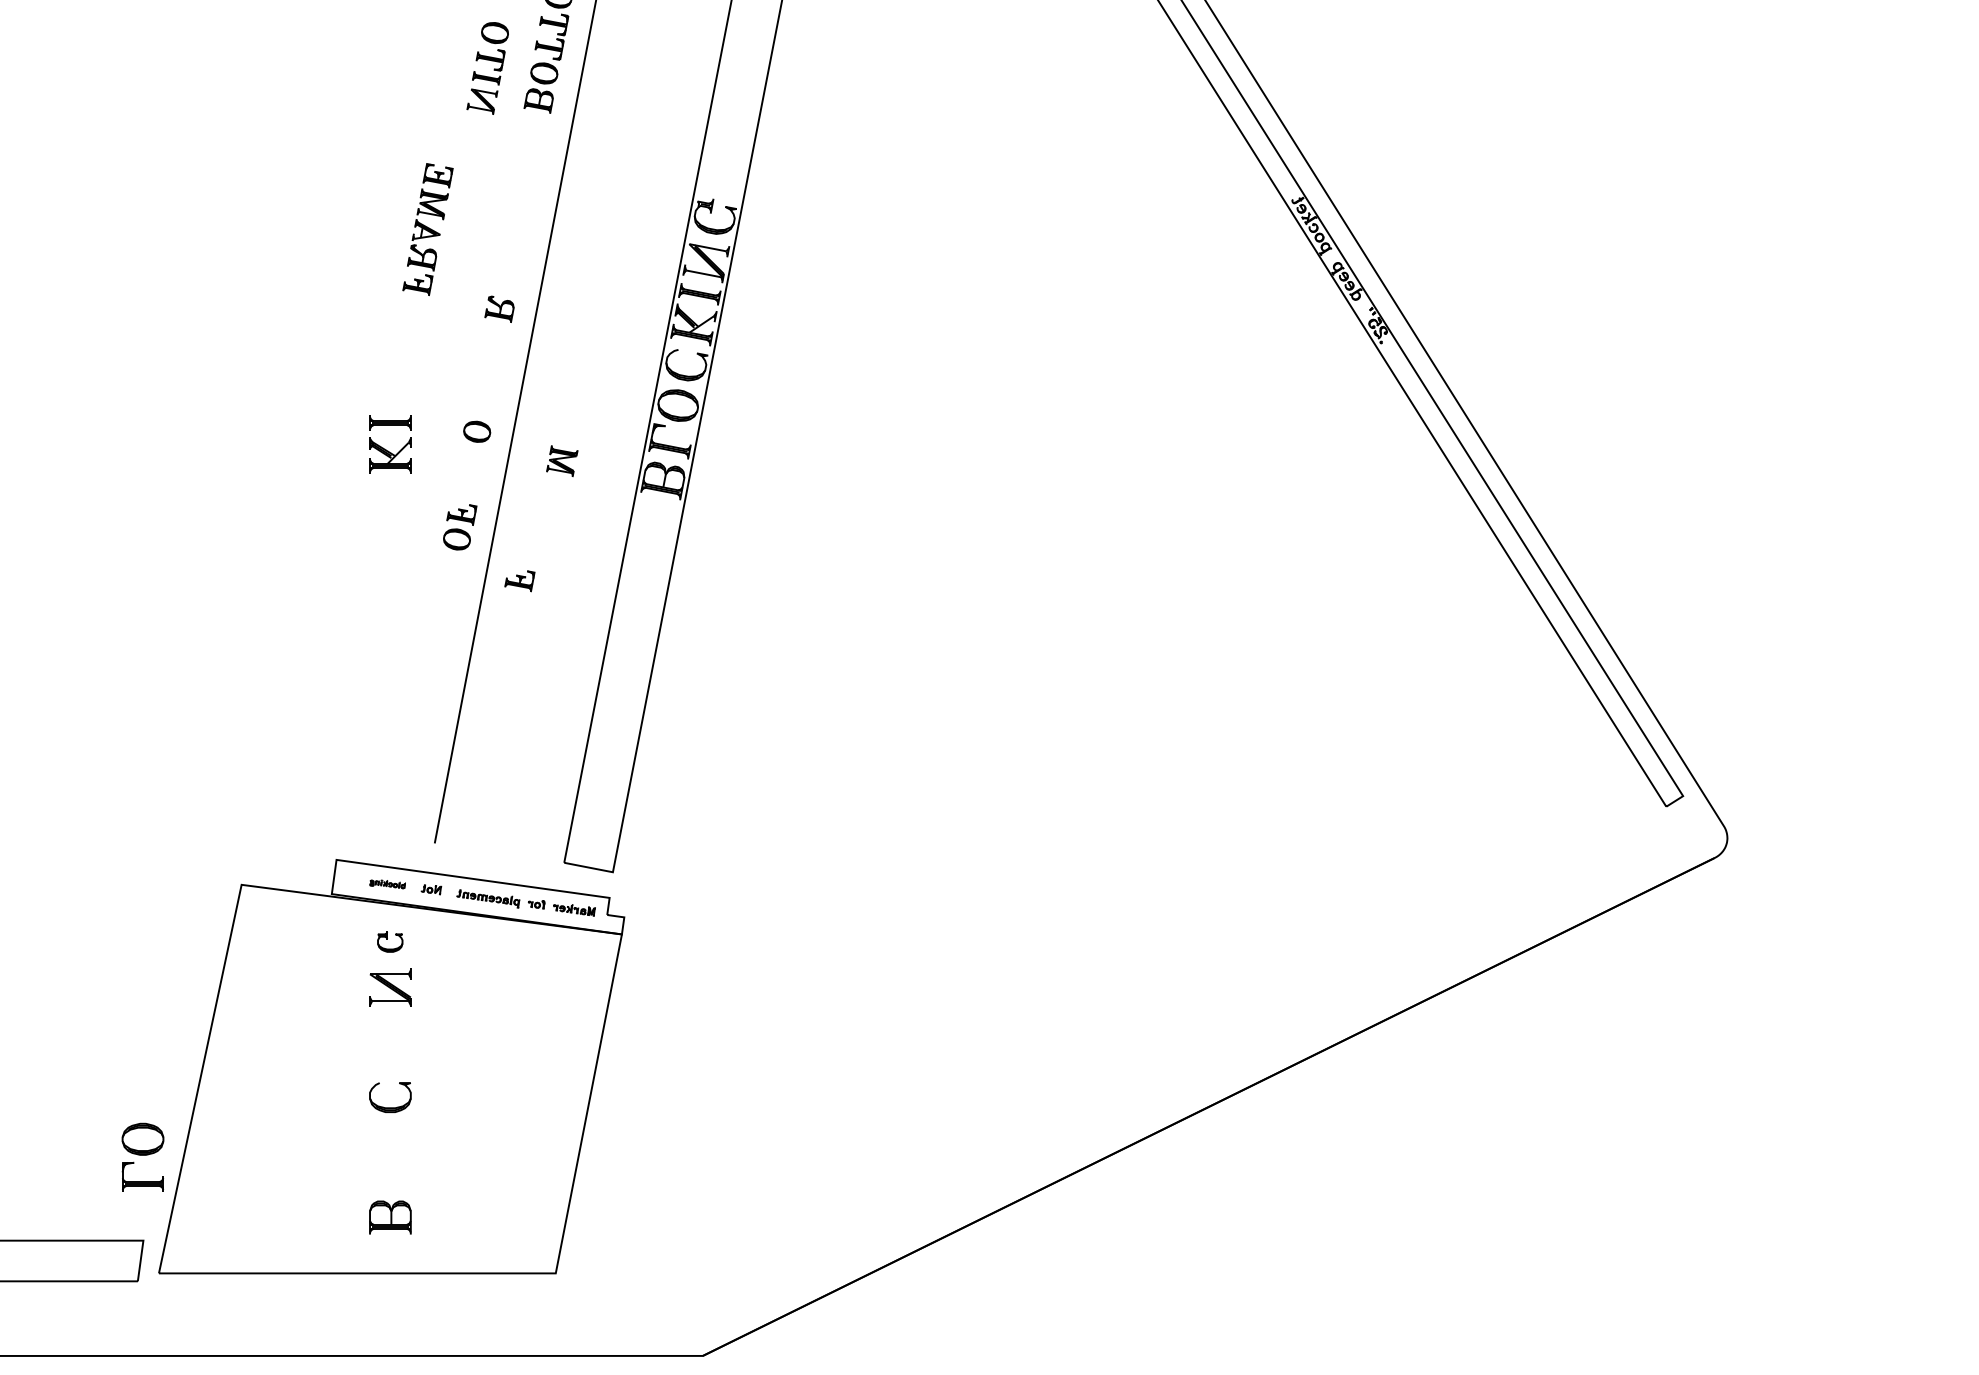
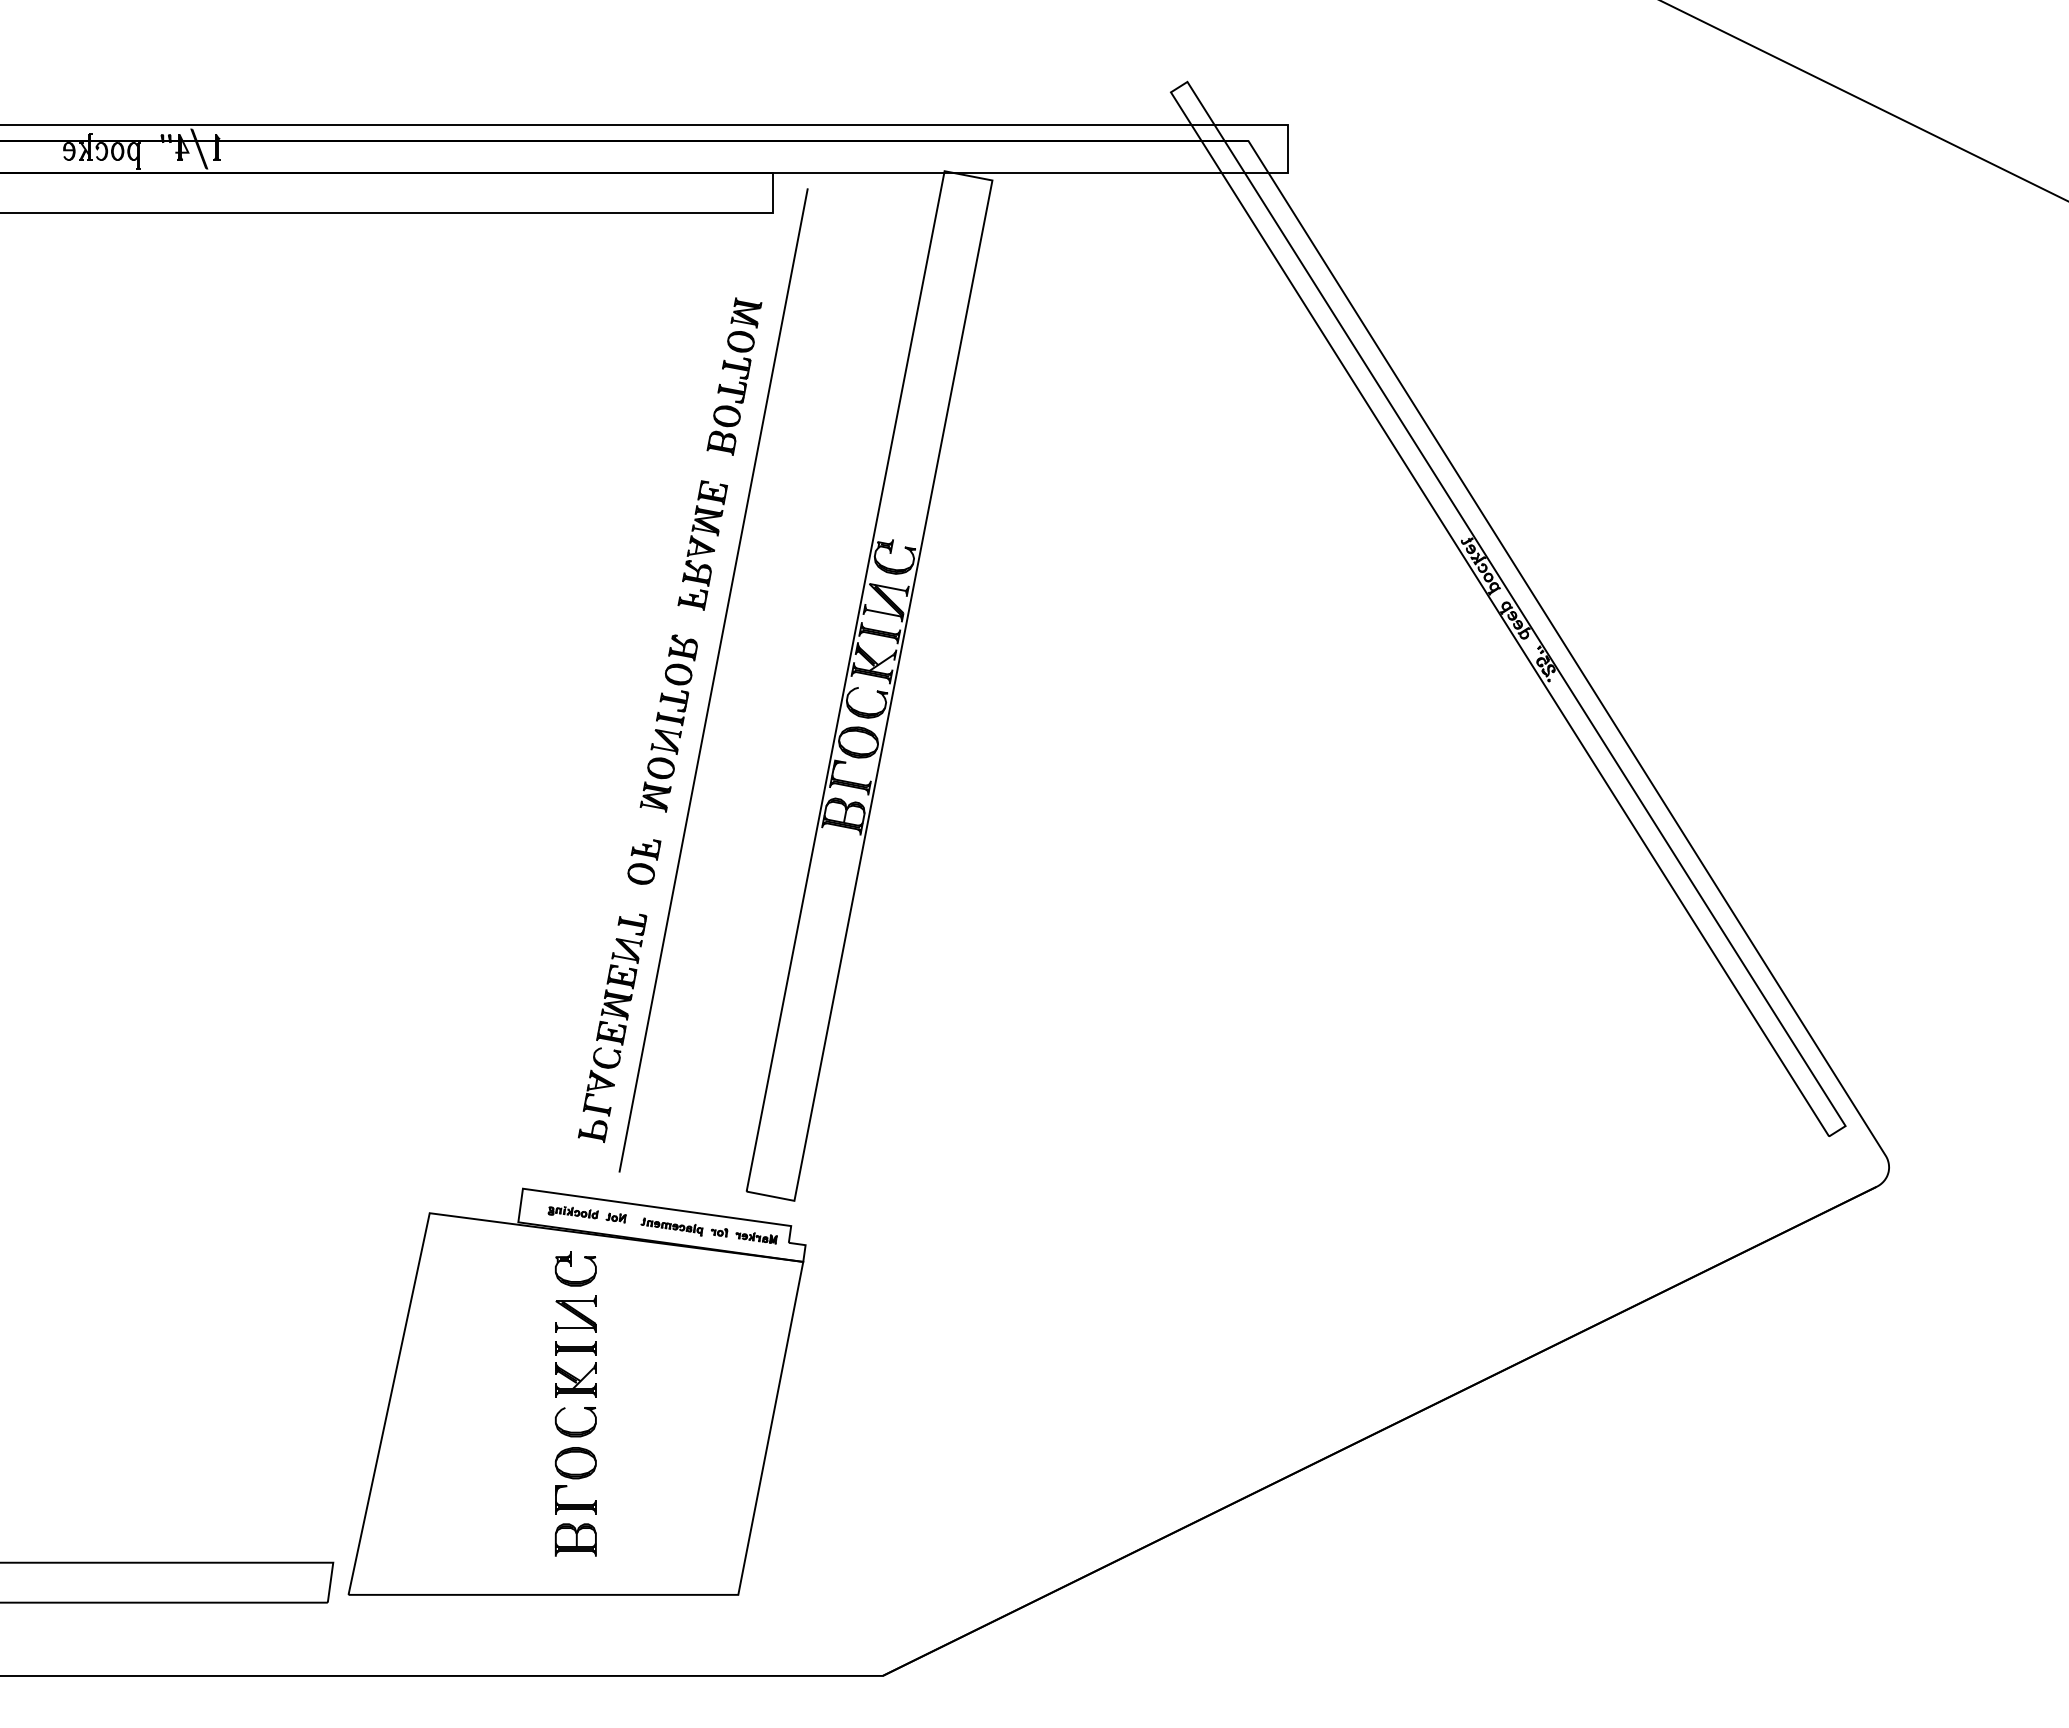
part: (493, 68) -> (677, 709), moved
part: (427, 229) -> (702, 545), moved
part: (388, 450) -> (573, 1375), moved
part: (562, 460) -> (655, 796), moved
part: (519, 580) -> (702, 914), removed
part: (427, 696) -> (612, 1028), added
part: (386, 884) -> (572, 1212), size x1.43
part: (390, 941) -> (575, 1268), size x1.67
part: (142, 1156) -> (575, 1480), moved

